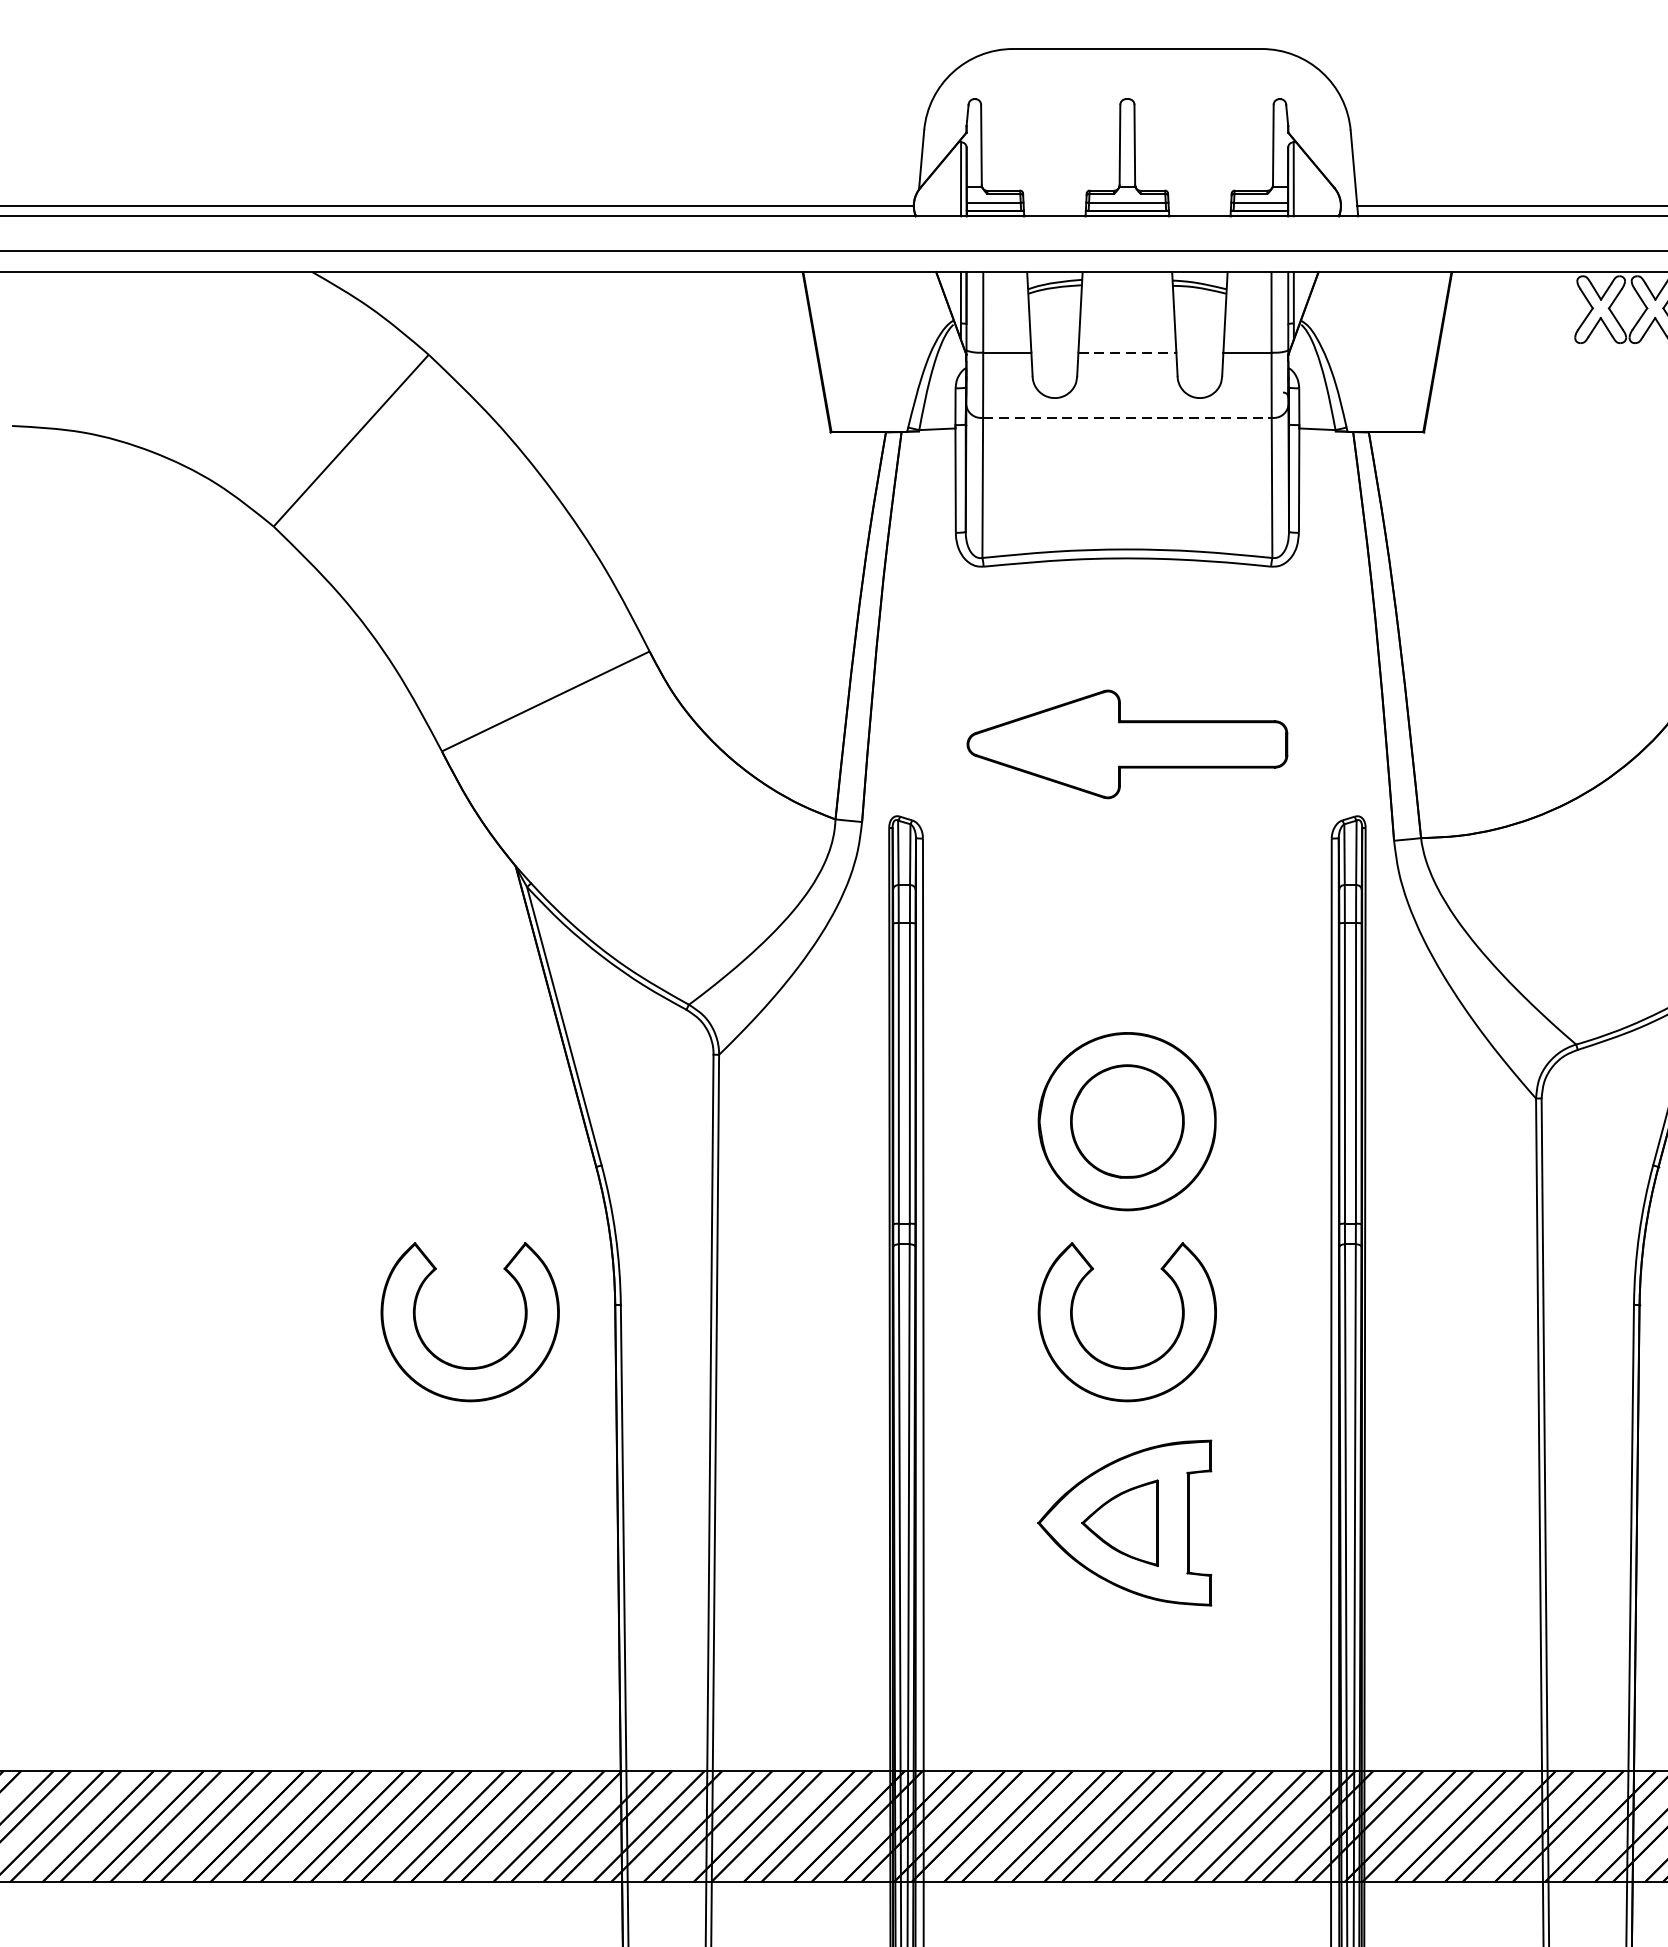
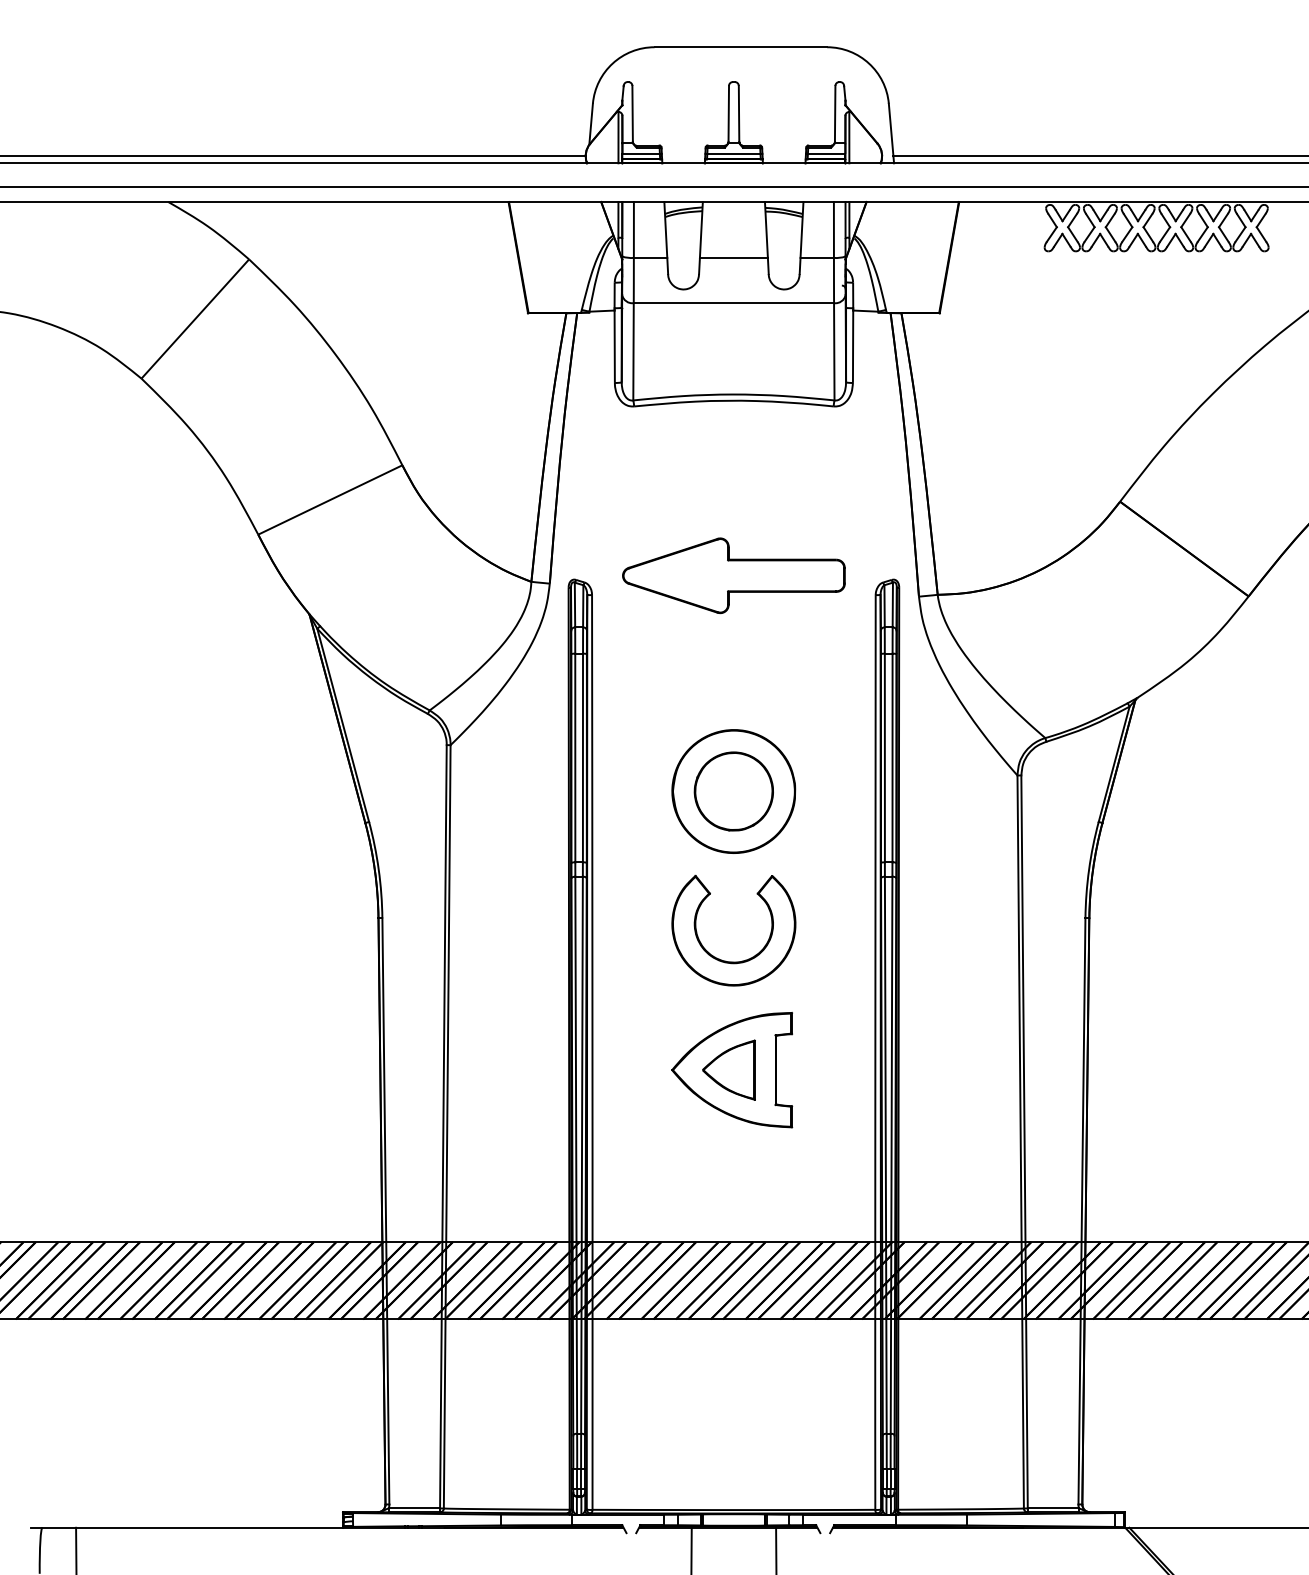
line: (1126, 352) -> (733, 257), dashed -> solid
line: (1128, 418) -> (734, 303), dashed -> solid
part: (1126, 743) -> (733, 575), moved
part: (469, 1366) -> (277, 961), removed

